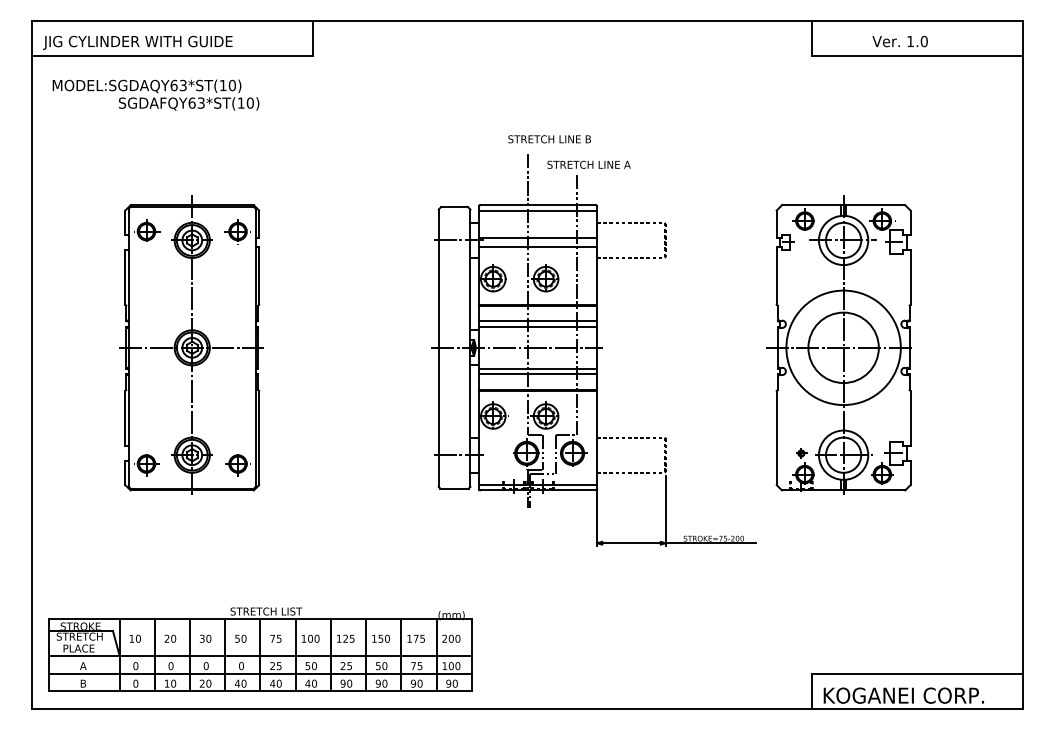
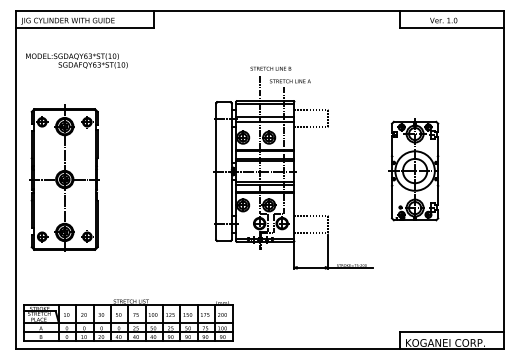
text: (155, 94) -> (76, 60), moved
part: (191, 343) -> (64, 177), moved
part: (838, 343) -> (413, 169), size x0.7

